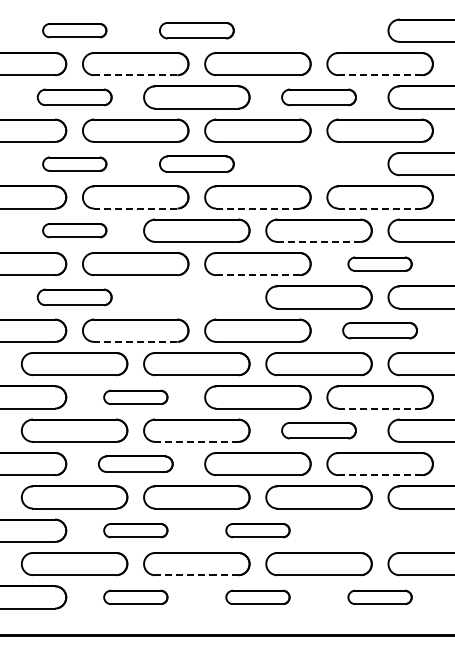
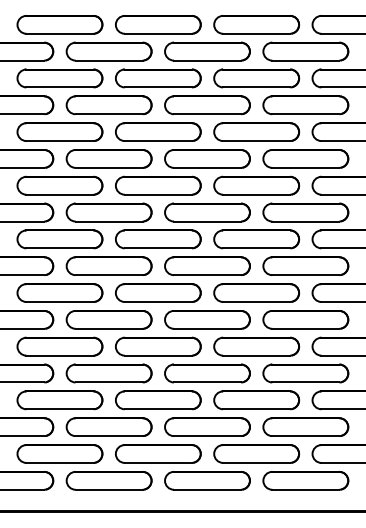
part: (74, 30) -> (59, 24), size x1.67
part: (196, 30) -> (158, 24), size x1.43
part: (318, 30) -> (256, 24), added
line: (135, 75) -> (108, 60), dashed -> solid
line: (380, 75) -> (306, 60), dashed -> solid
part: (74, 97) -> (59, 78), size x1.43
part: (318, 97) -> (256, 78), size x1.43
part: (74, 164) -> (59, 132), size x1.67
part: (196, 164) -> (158, 132), size x1.43
part: (318, 164) -> (256, 132), added
line: (135, 208) -> (108, 167), dashed -> solid
line: (257, 208) -> (207, 167), dashed -> solid
line: (380, 208) -> (306, 167), dashed -> solid
part: (74, 230) -> (59, 185), size x1.67
line: (319, 241) -> (257, 194), dashed -> solid
part: (379, 264) -> (305, 212), size x1.67
line: (257, 275) -> (207, 221), dashed -> solid
part: (74, 297) -> (59, 239), size x1.43
part: (196, 297) -> (158, 239), added
part: (379, 330) -> (305, 266), size x1.43
line: (135, 341) -> (108, 274), dashed -> solid
part: (135, 397) -> (108, 319), size x1.67
line: (380, 408) -> (306, 328), dashed -> solid
part: (318, 430) -> (256, 346), size x1.43
line: (196, 441) -> (158, 355), dashed -> solid
part: (135, 464) -> (108, 373), size x1.43
line: (380, 475) -> (306, 382), dashed -> solid
part: (135, 530) -> (108, 426), size x1.67
part: (257, 530) -> (207, 426), size x1.67
part: (379, 530) -> (305, 426), added
line: (196, 575) -> (158, 463), dashed -> solid
part: (135, 597) -> (108, 480), size x1.67
part: (257, 597) -> (207, 480), size x1.67
part: (379, 597) -> (305, 480), size x1.67

